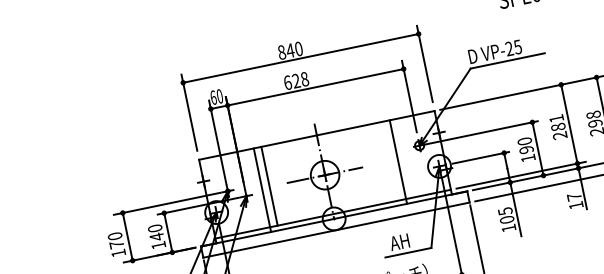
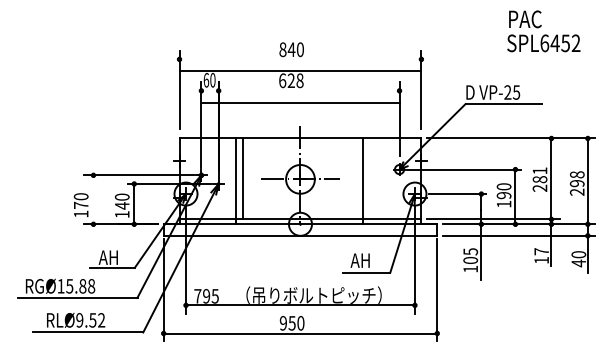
line: (300, 58) -> (300, 71), moved
line: (307, 88) -> (300, 102), moved
line: (398, 162) -> (363, 181), moved
line: (127, 236) -> (93, 199), removed

